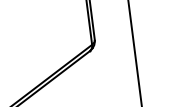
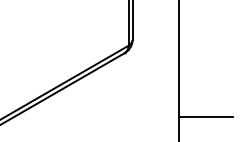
line: (162, 95) -> (206, 117), added

